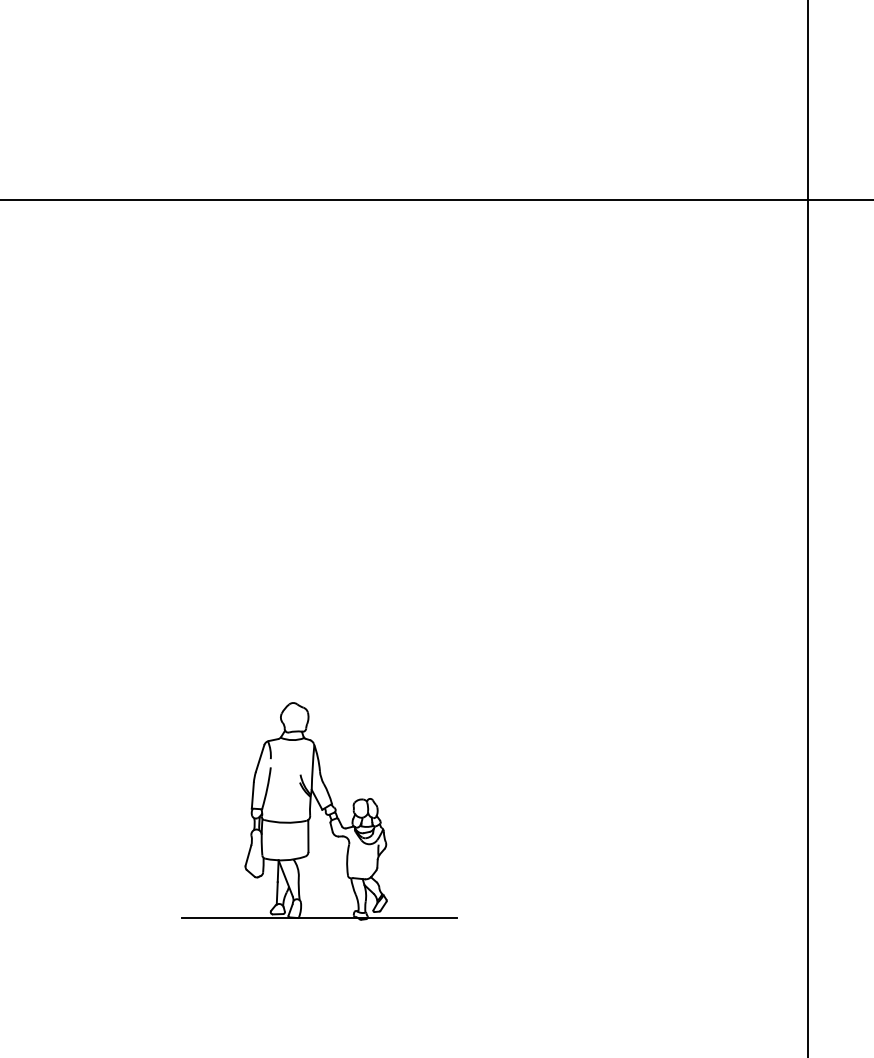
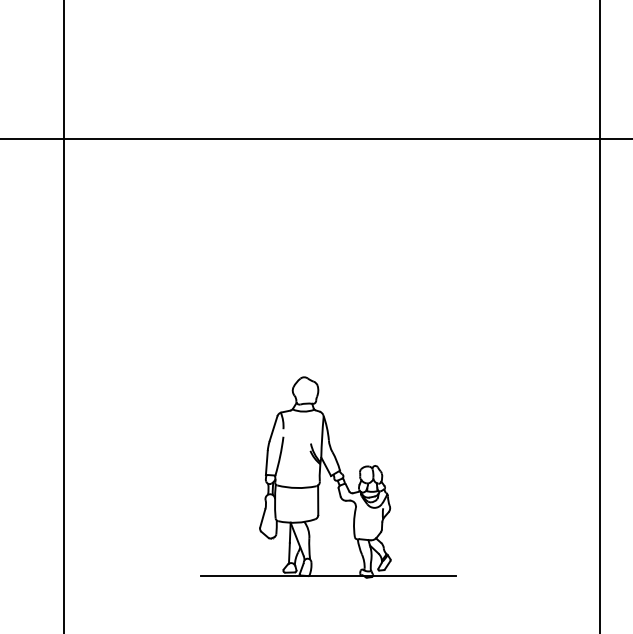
part: (319, 811) -> (328, 477), size x1.67

